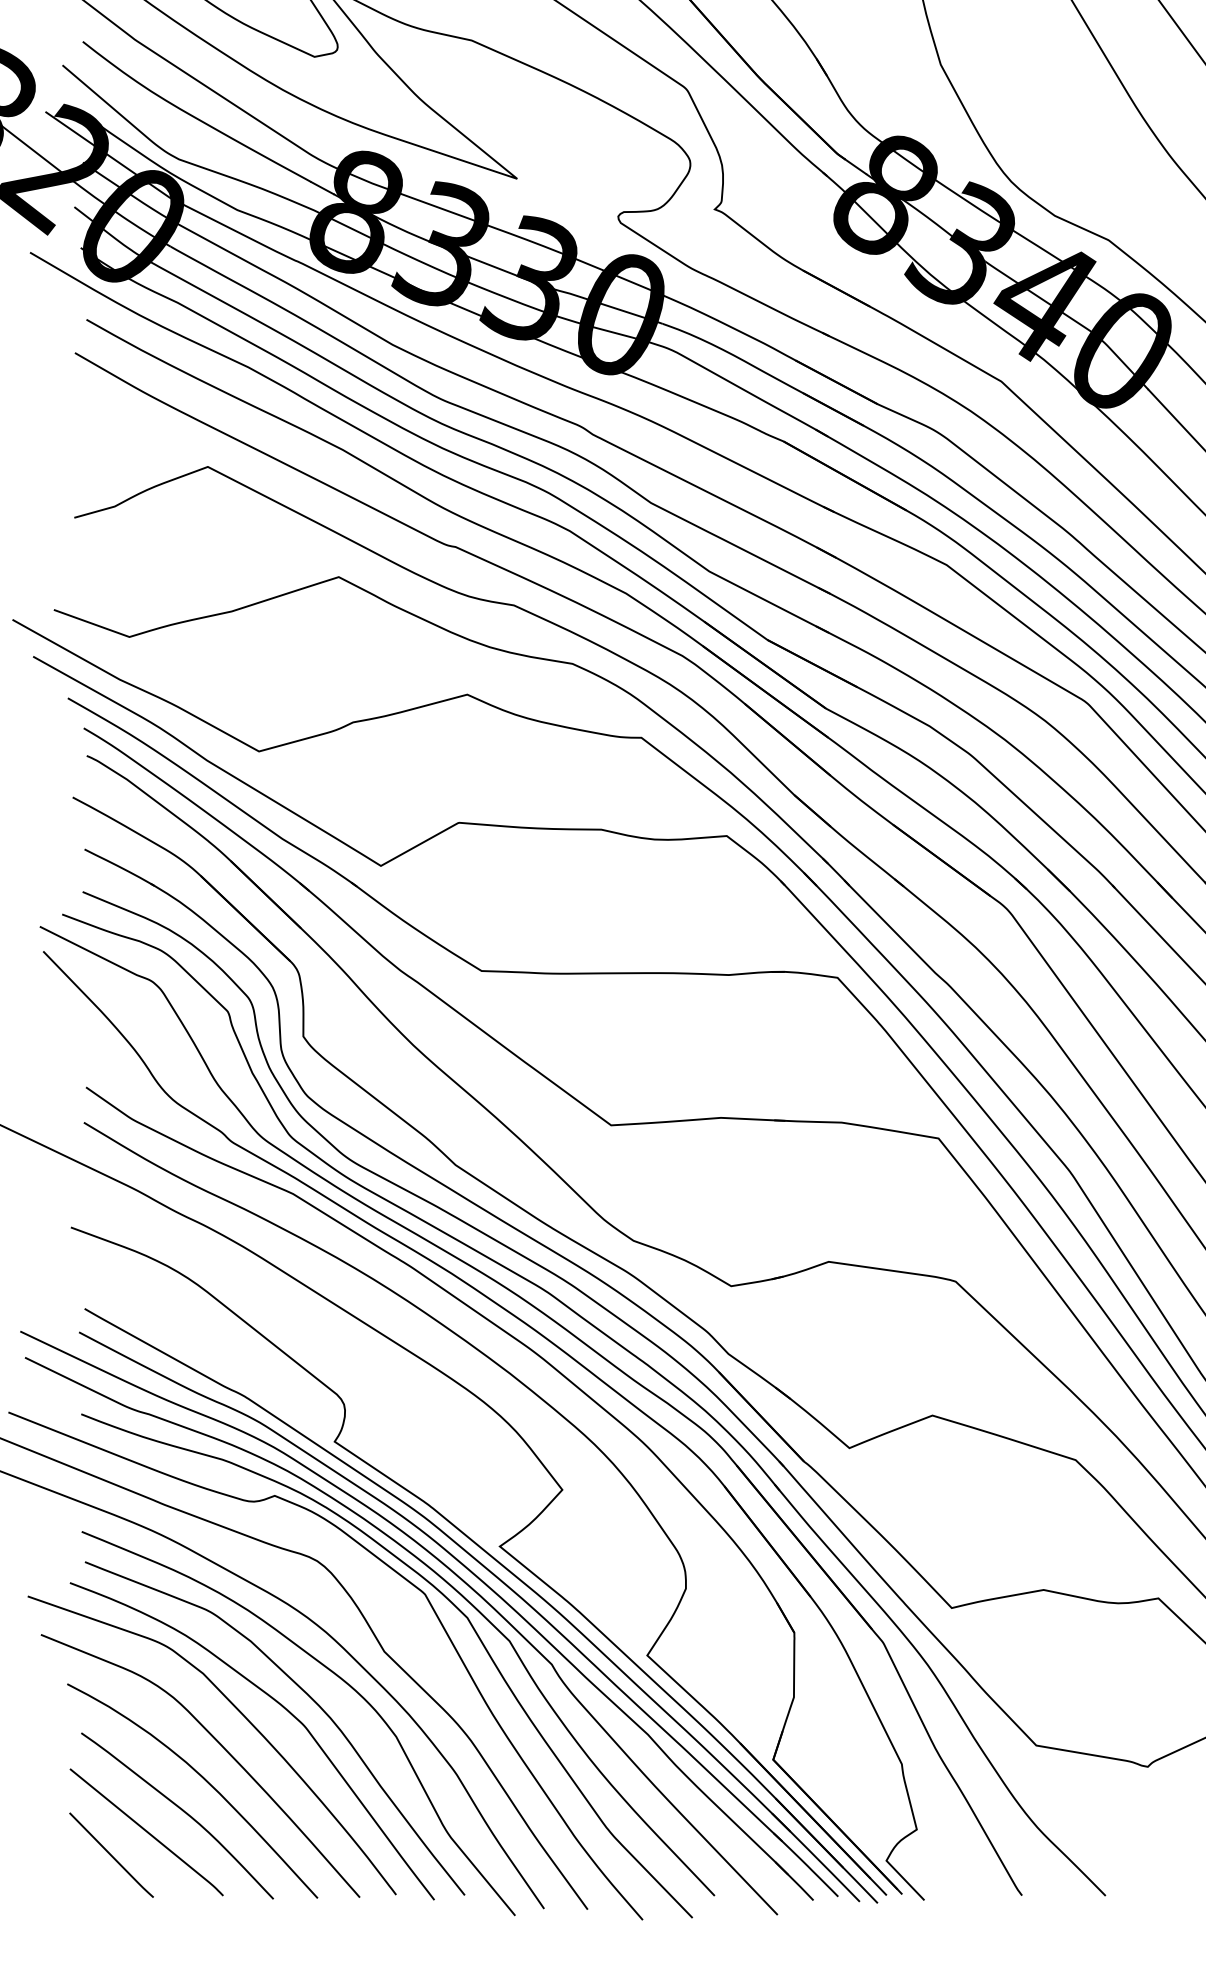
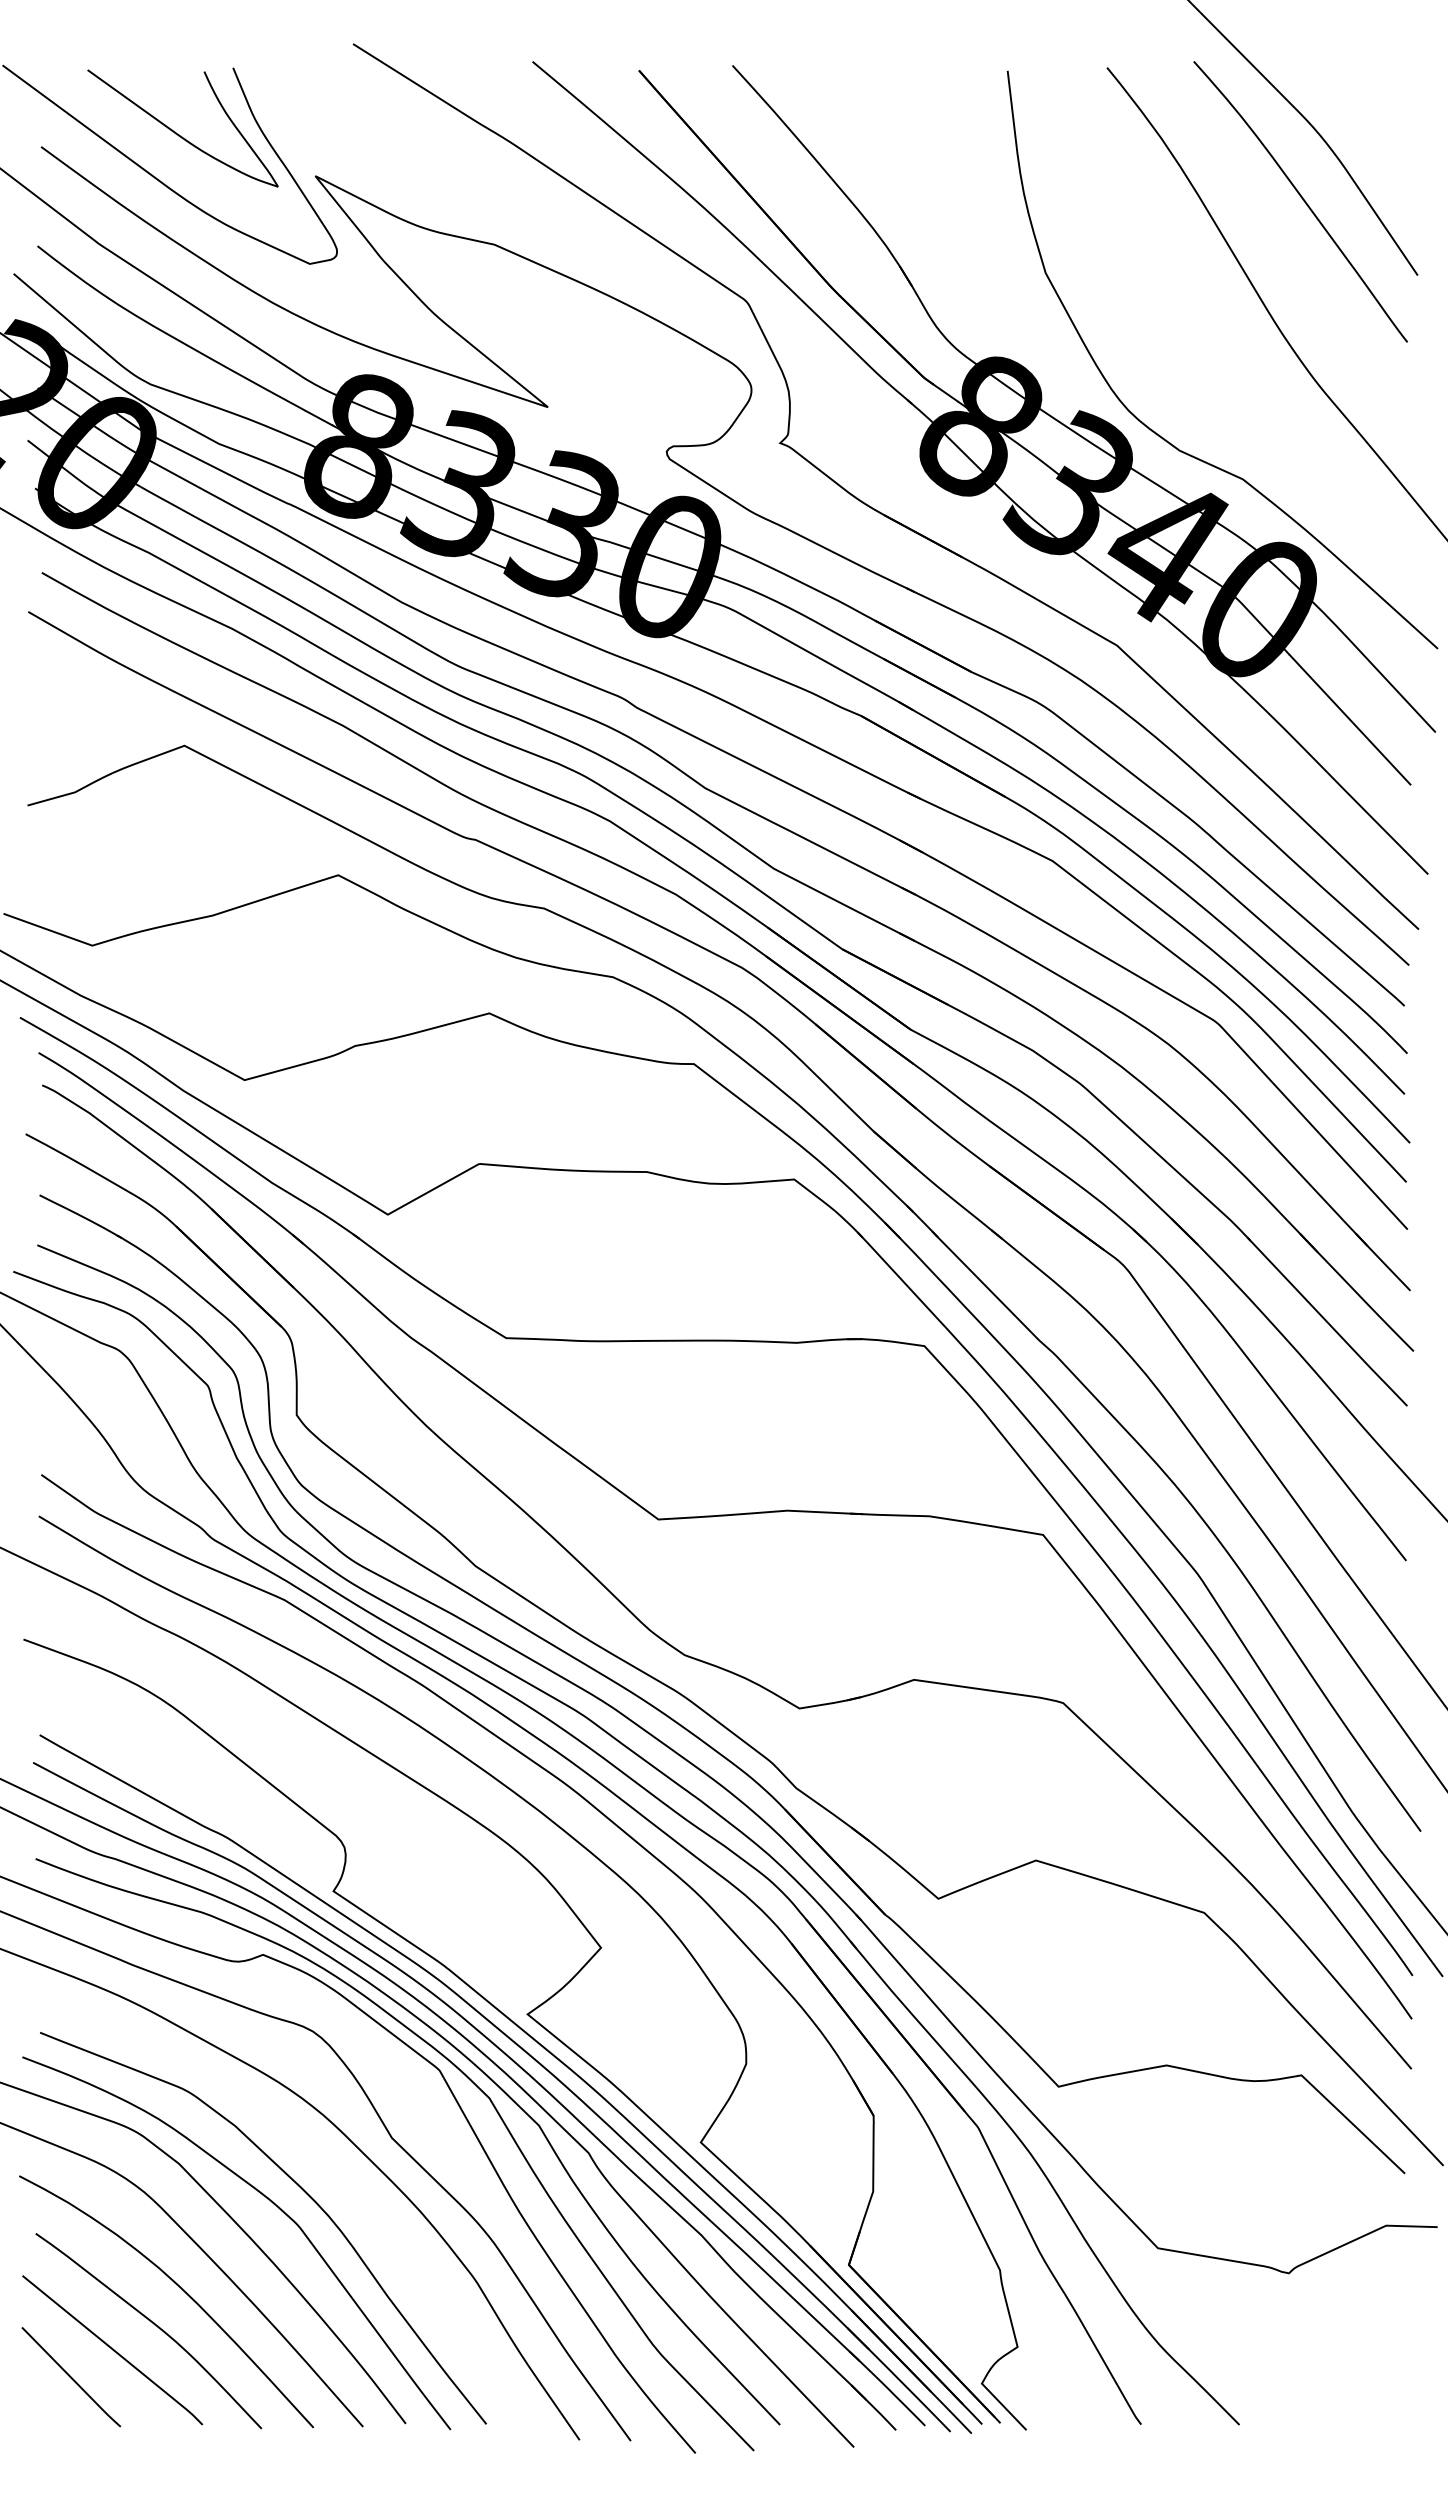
curve: (337, 1676) -> (336, 2167), removed

